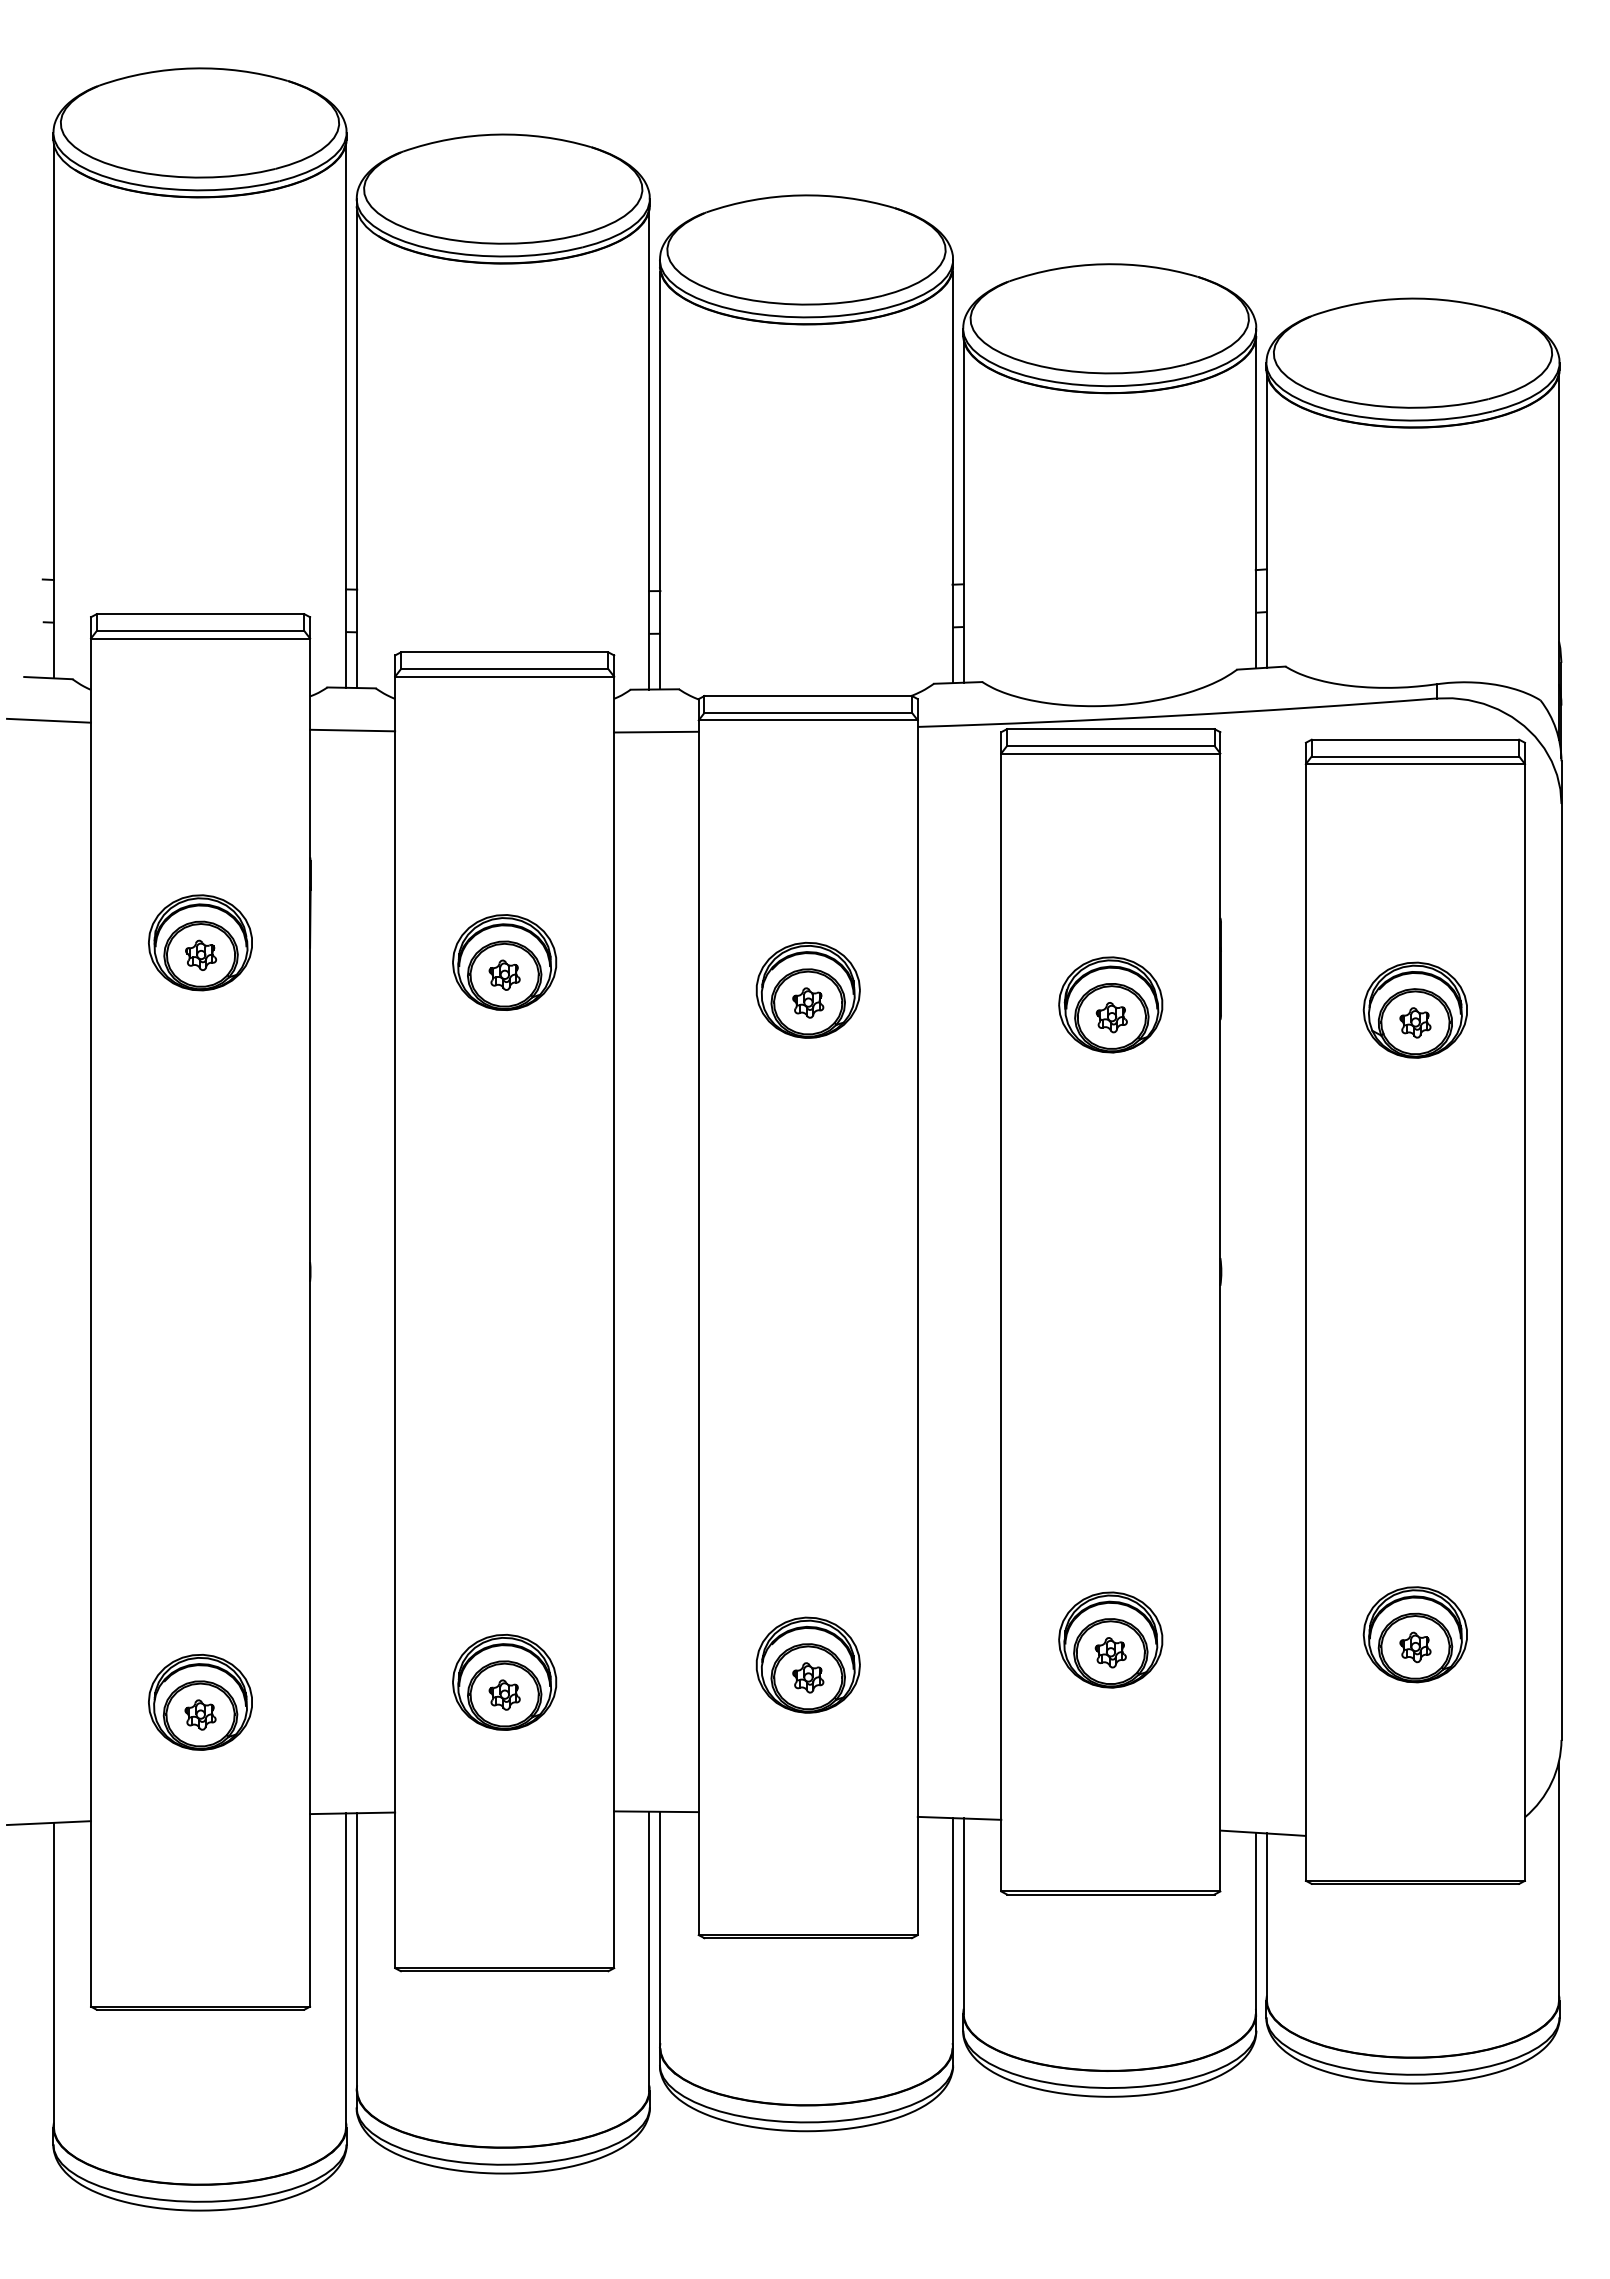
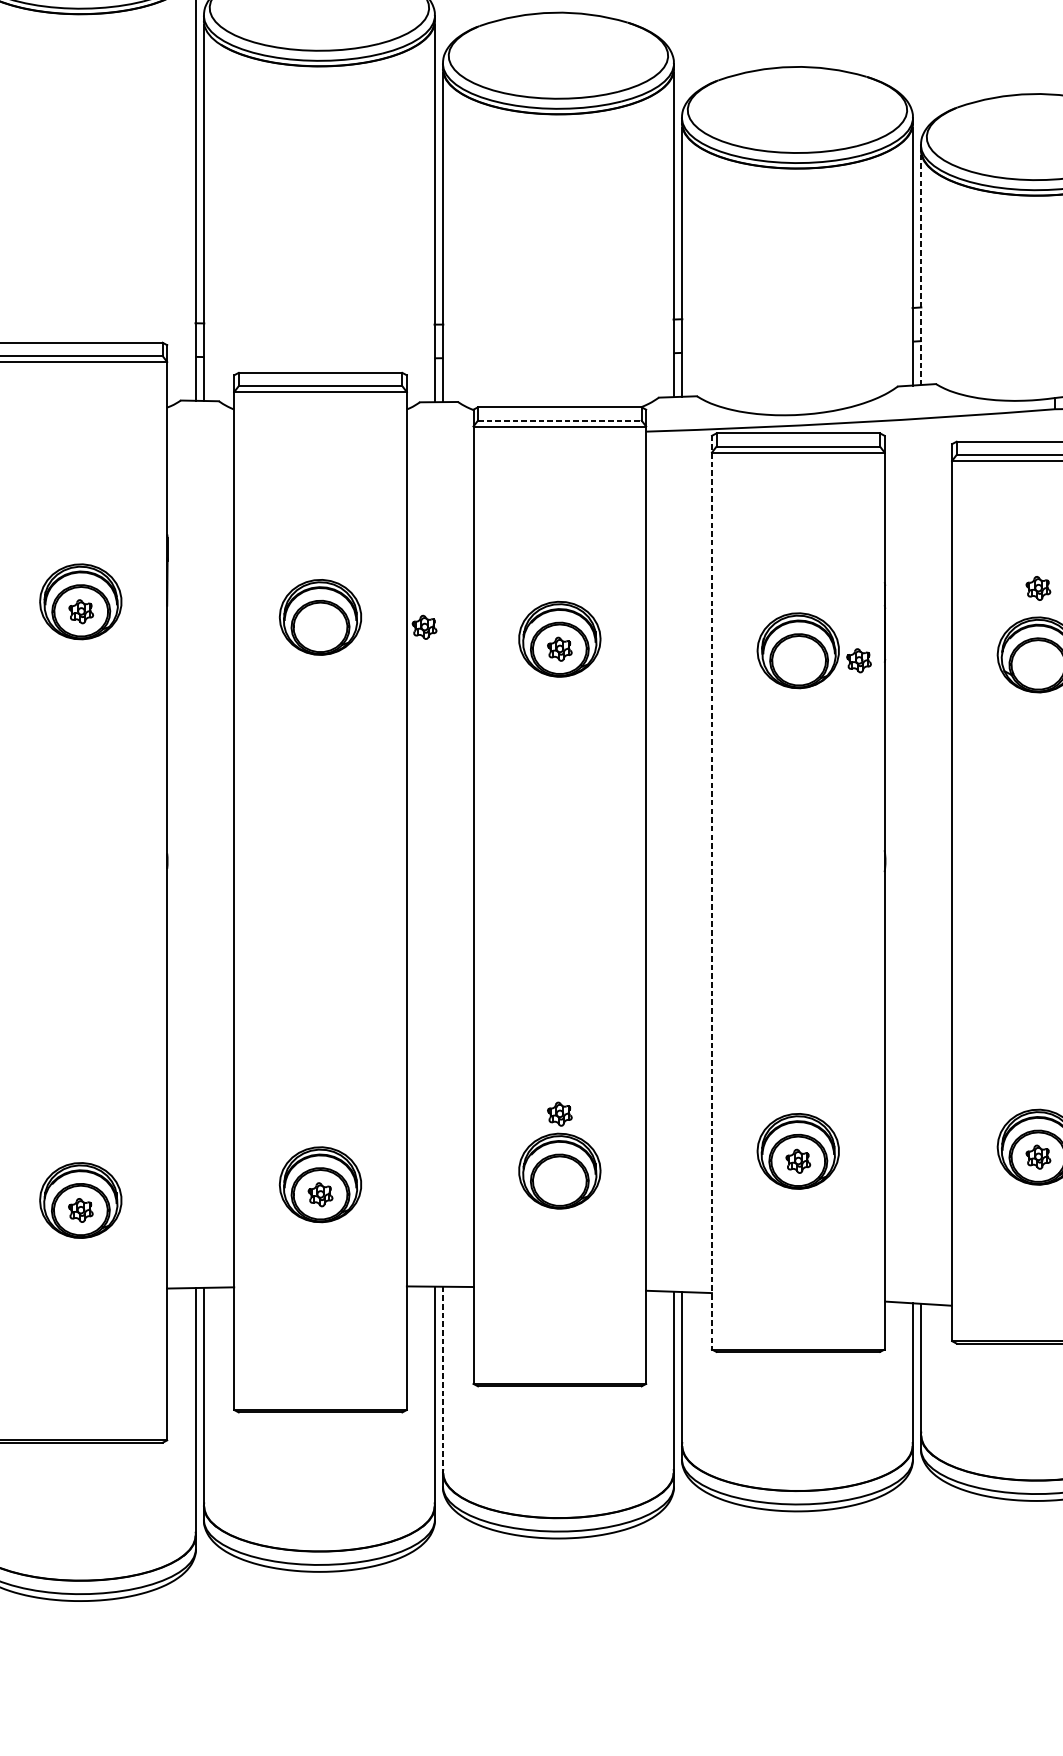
line: (1266, 522) -> (921, 270), solid -> dashed
line: (808, 712) -> (560, 420), solid -> dashed
line: (352, 730) -> (200, 434), removed
line: (656, 731) -> (440, 435), removed
part: (504, 974) -> (424, 626), moved
part: (1111, 1017) -> (858, 660), moved
part: (1415, 1022) -> (1038, 588), moved
line: (1001, 1311) -> (712, 892), solid -> dashed
part: (808, 1677) -> (560, 1113), moved
line: (660, 1930) -> (443, 1380), solid -> dashed

